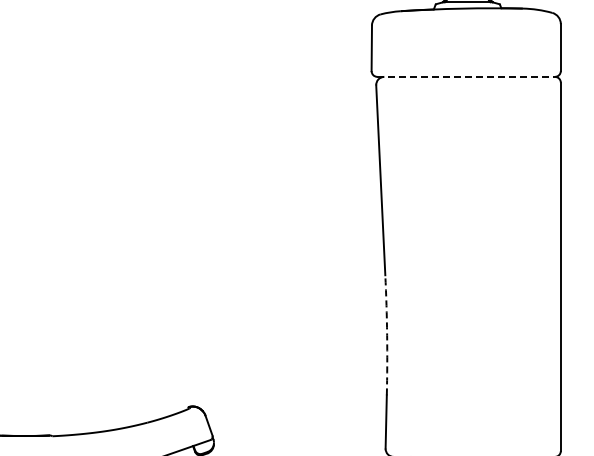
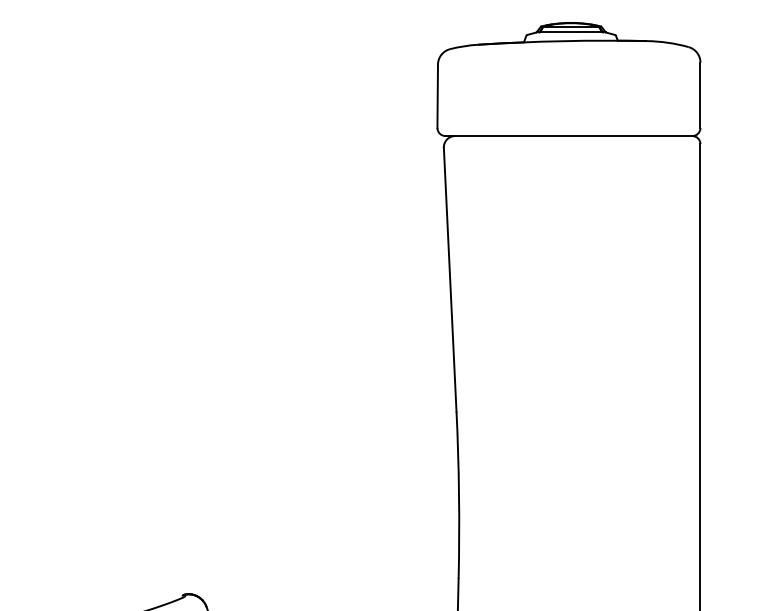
line: (466, 76) -> (569, 135), dashed -> solid
arc: (387, 335) -> (459, 495), dashed -> solid

